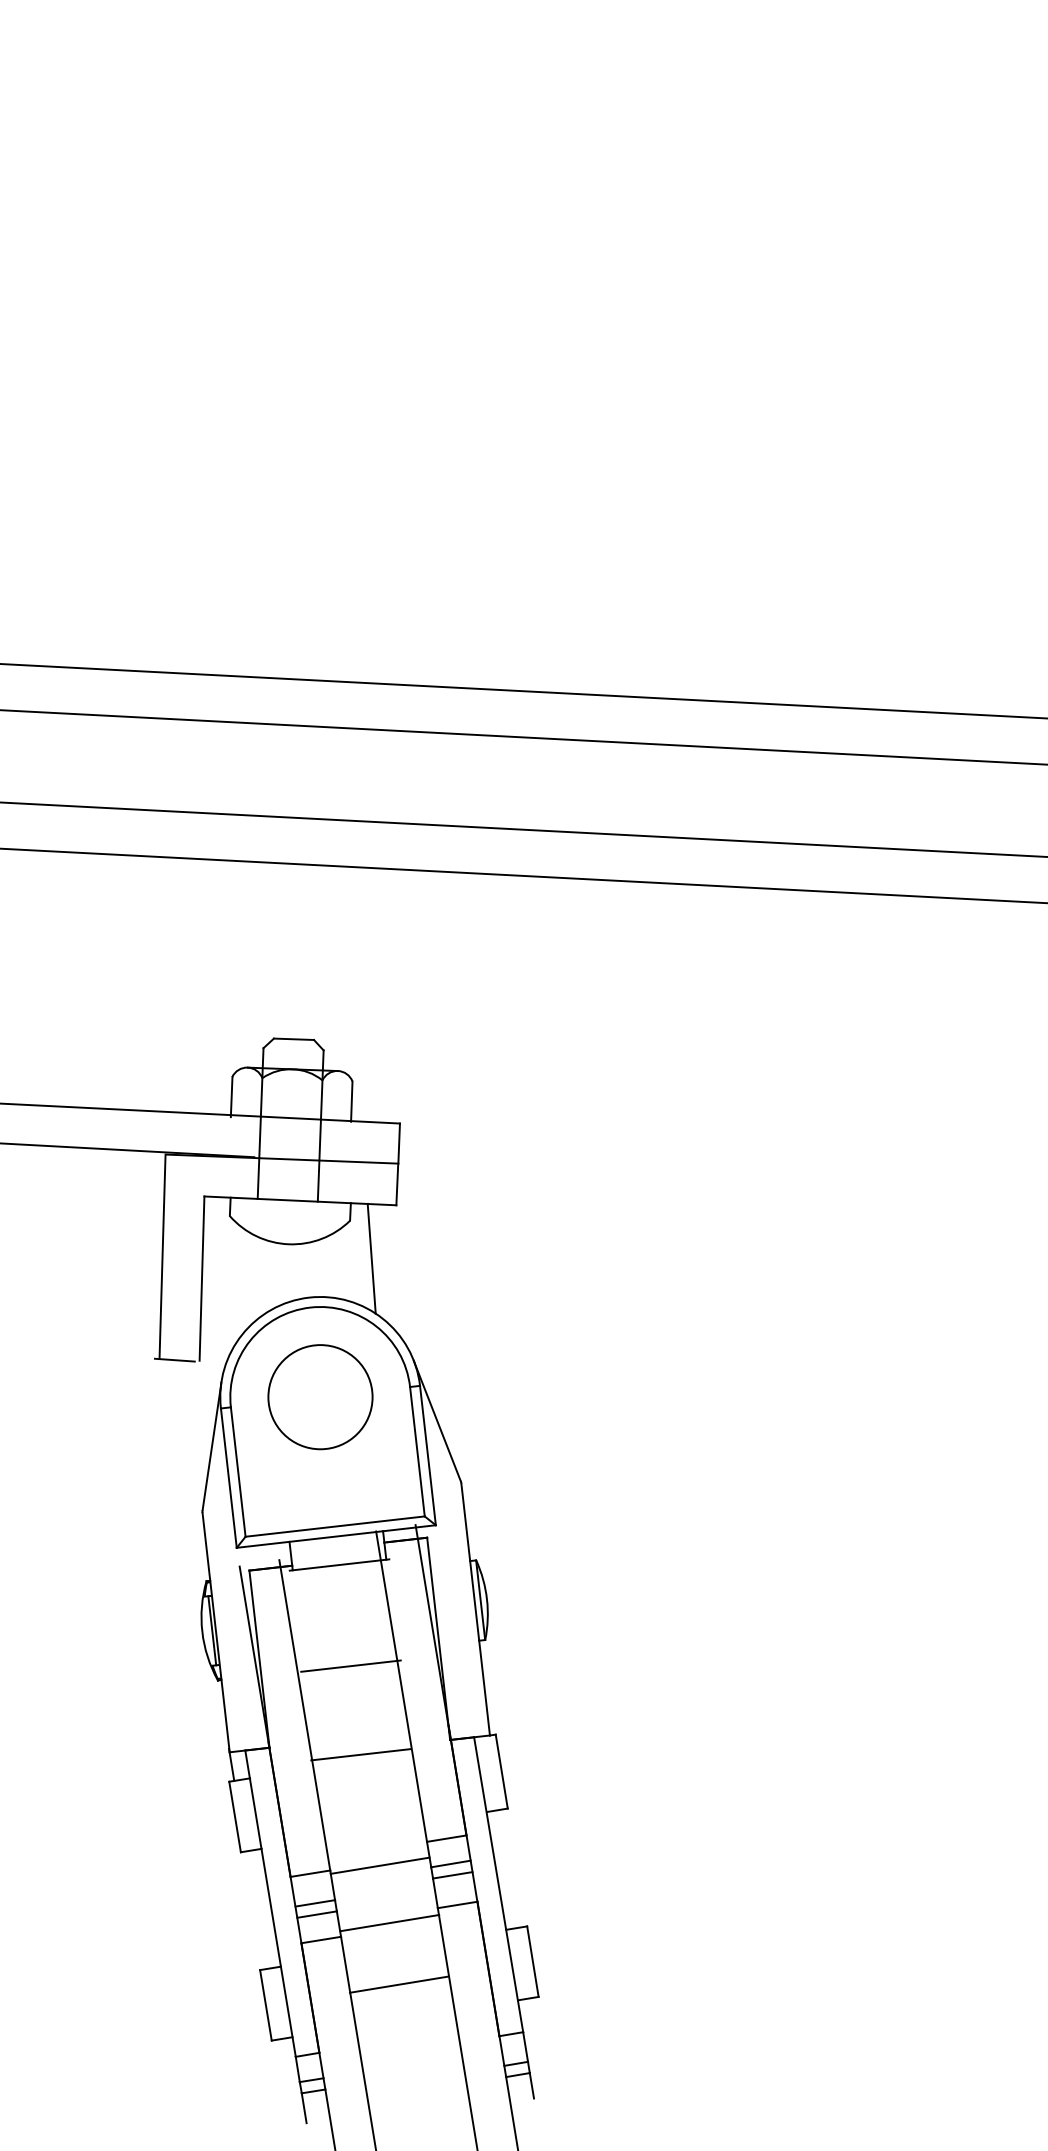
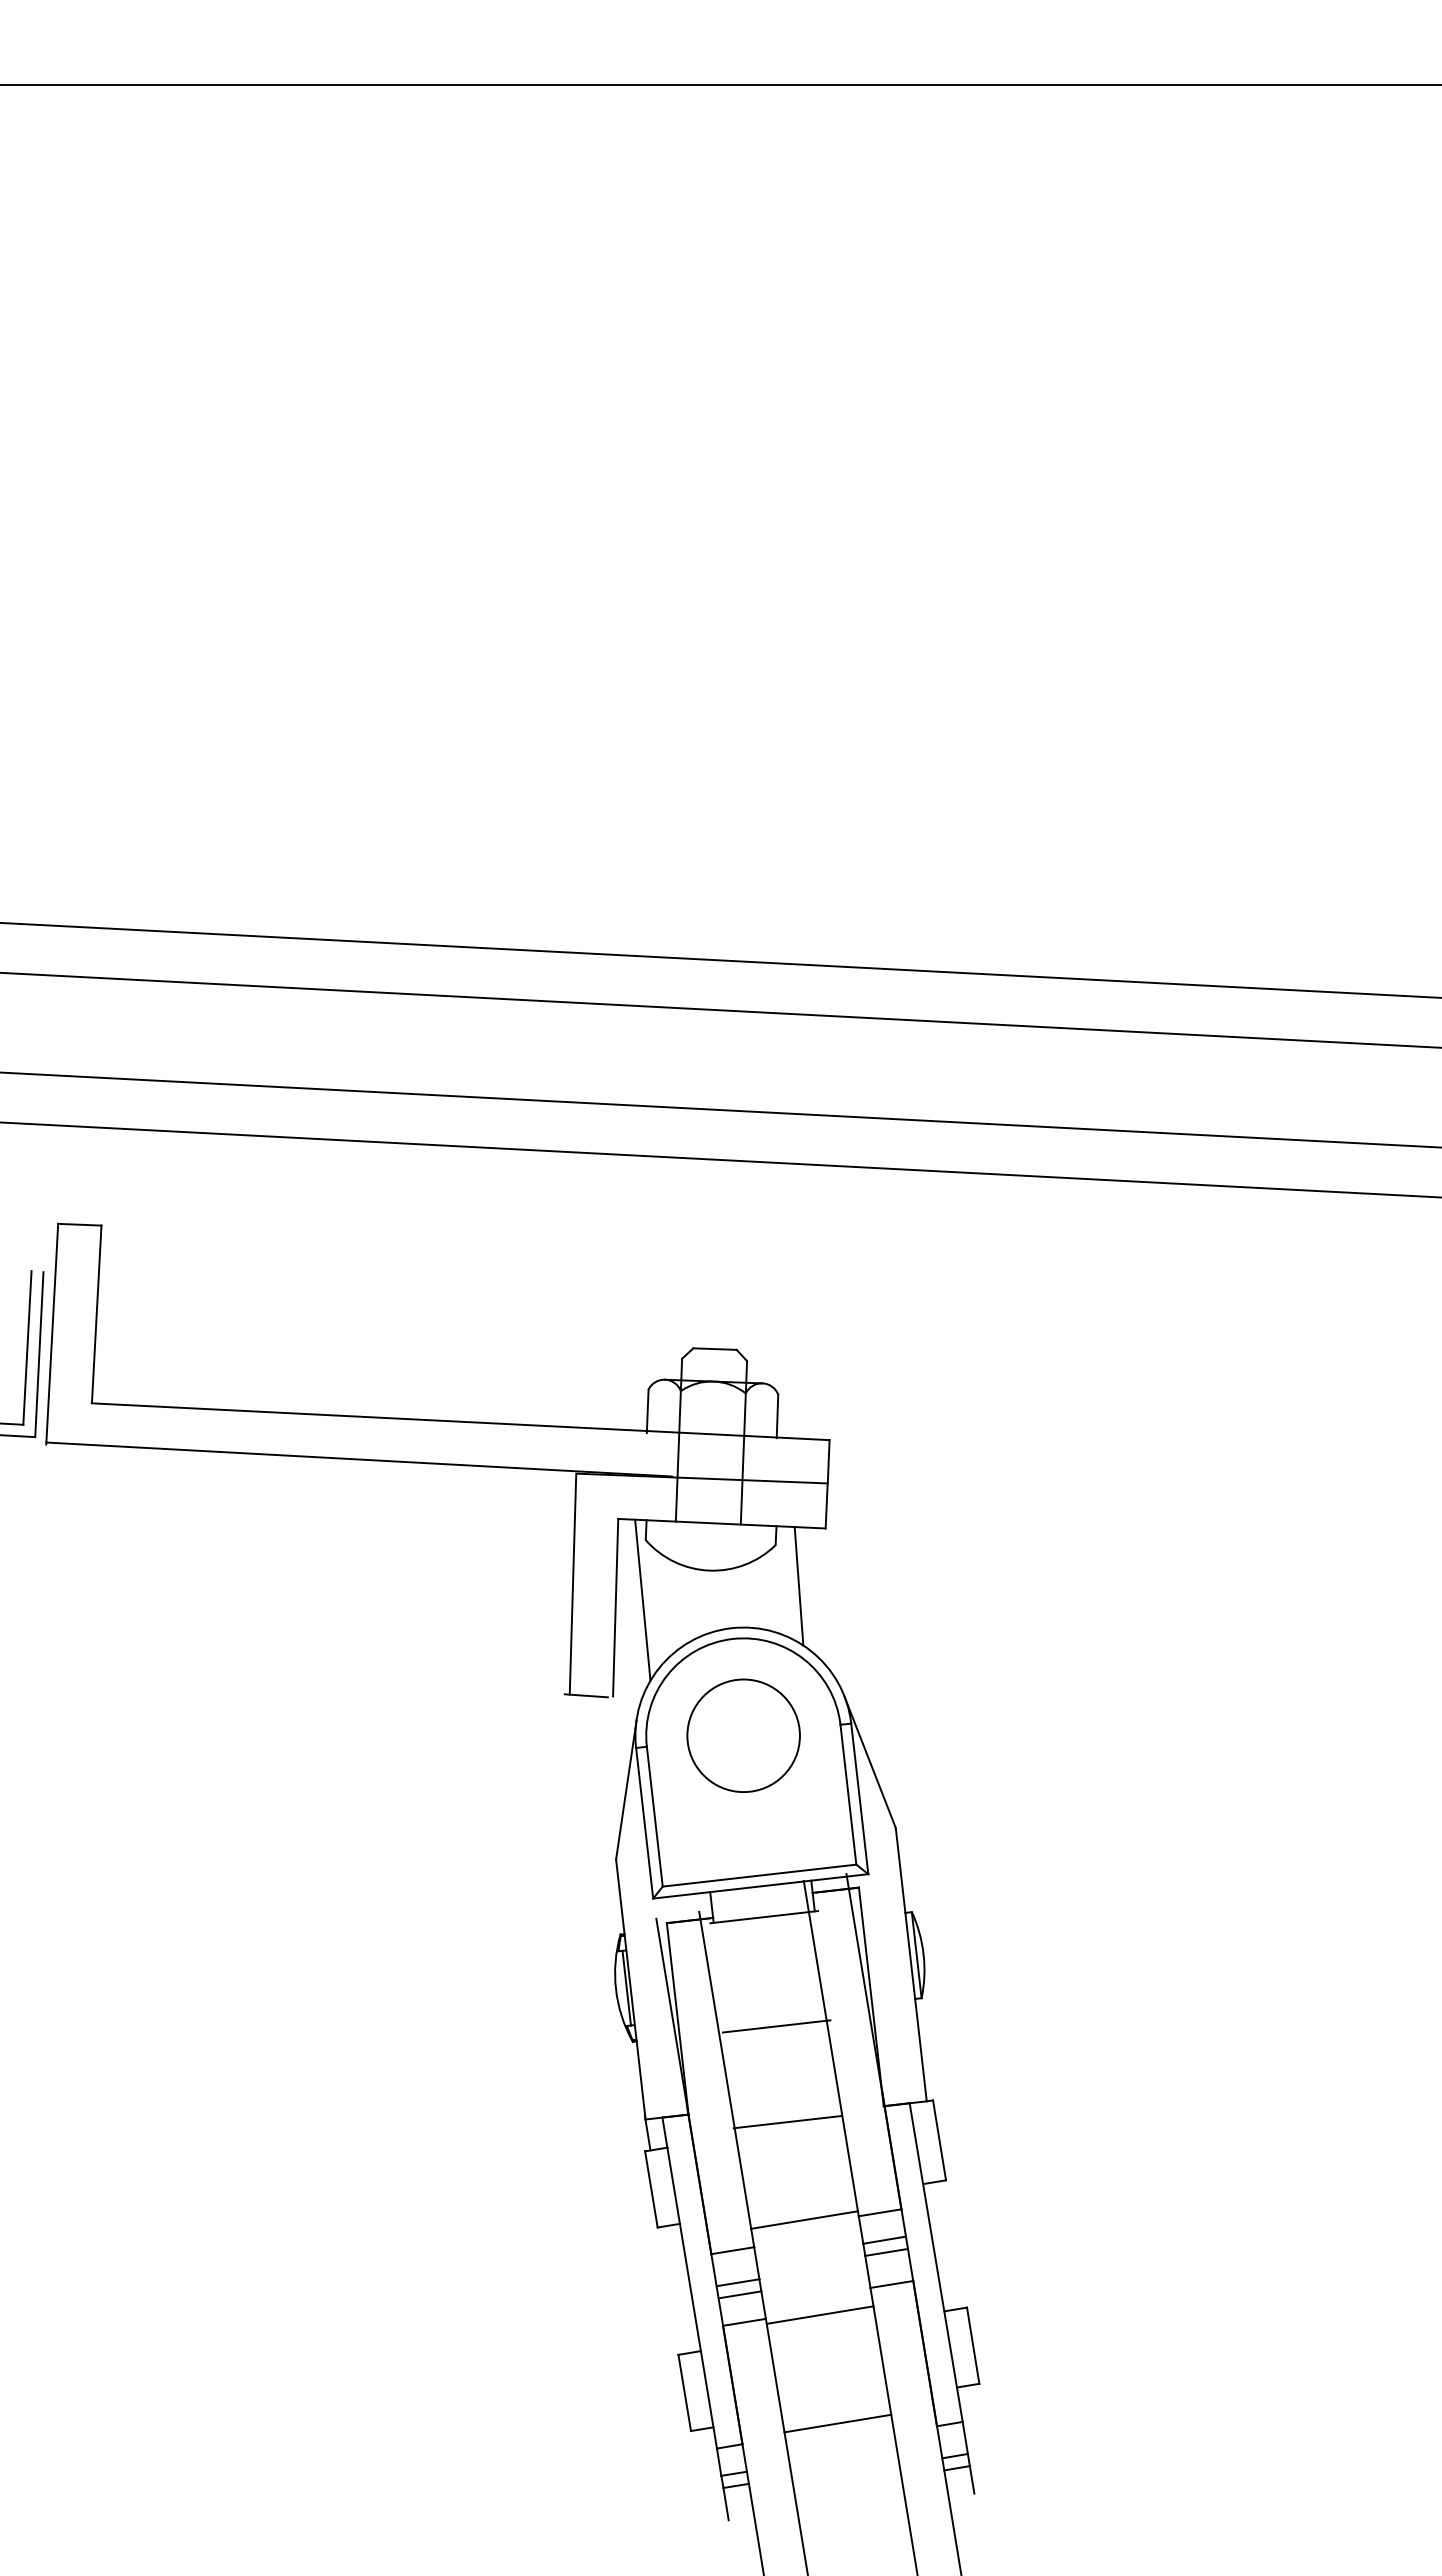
line: (226, 1271) -> (642, 1599), added
line: (379, 1865) -> (819, 2314), moved
line: (389, 1922) -> (804, 2219), moved
line: (399, 1984) -> (837, 2423), moved

